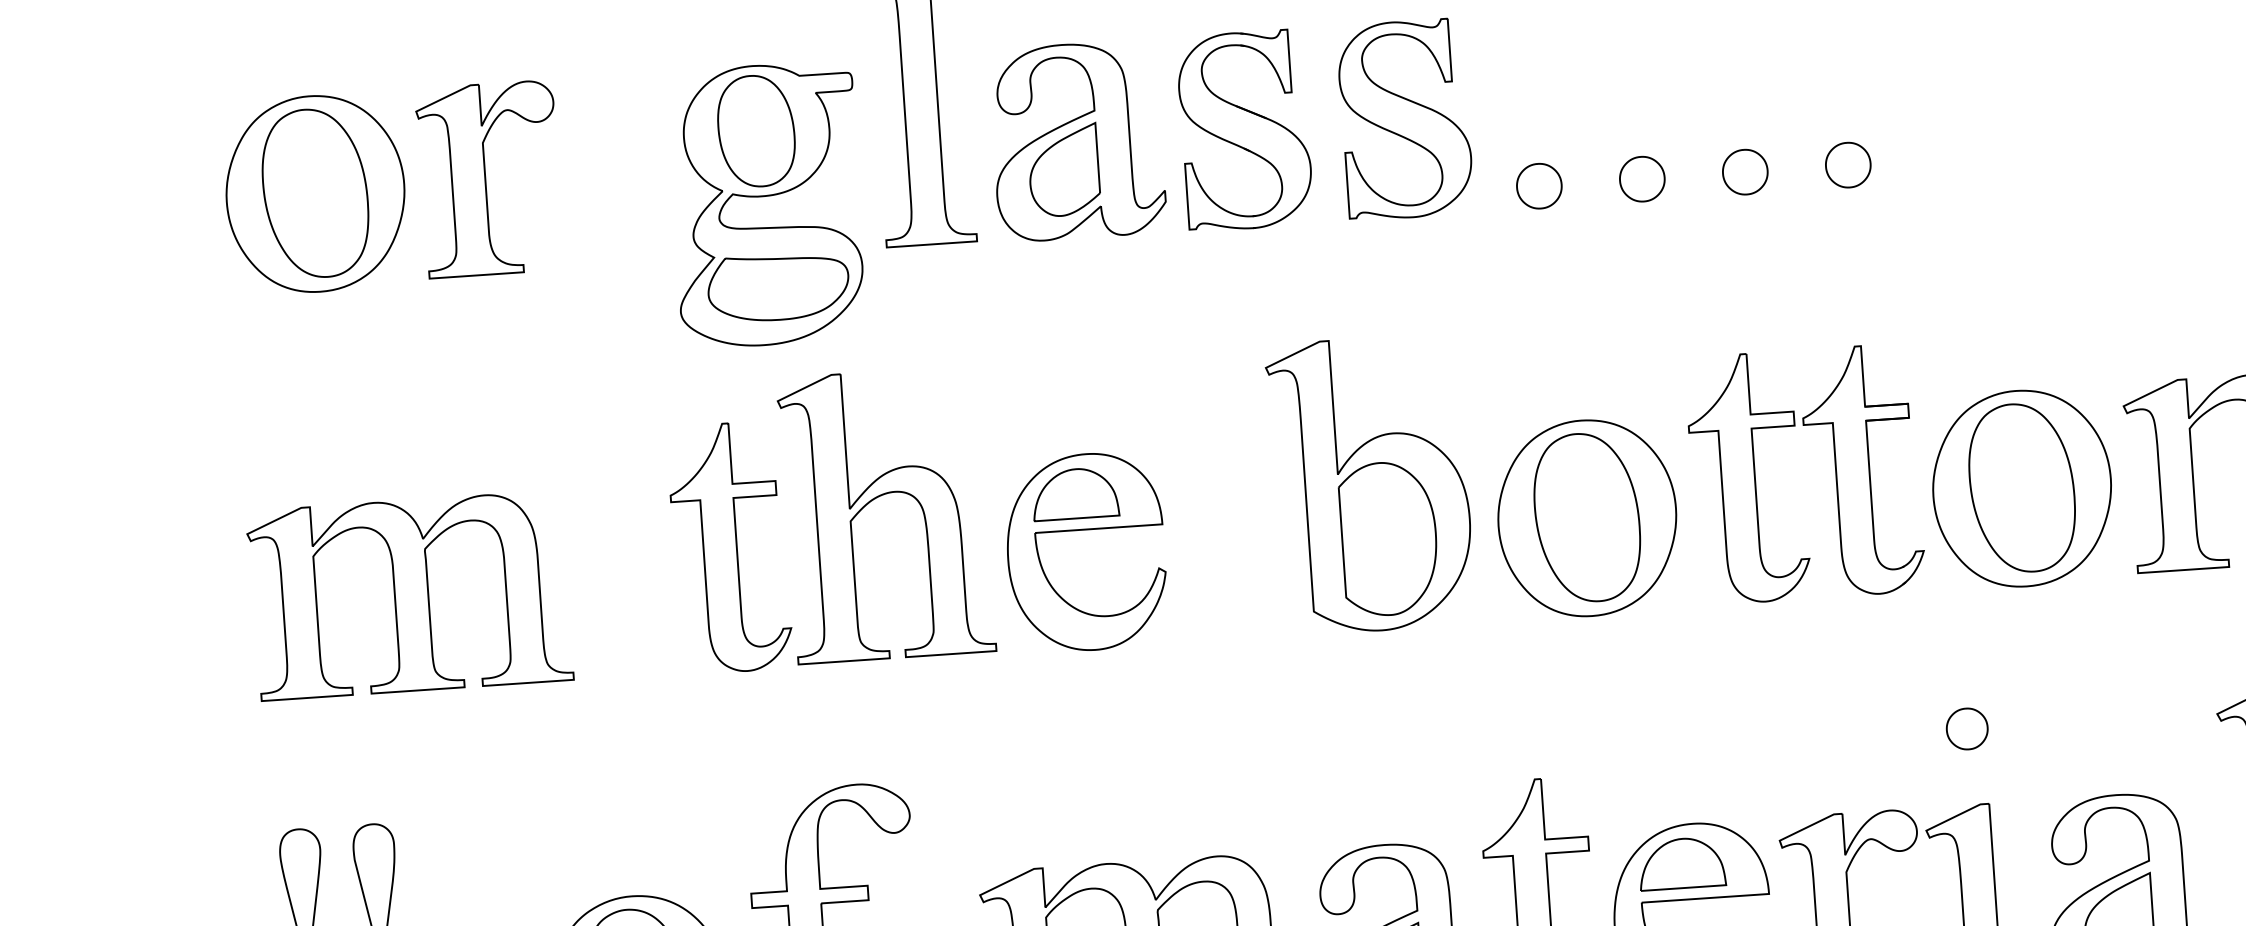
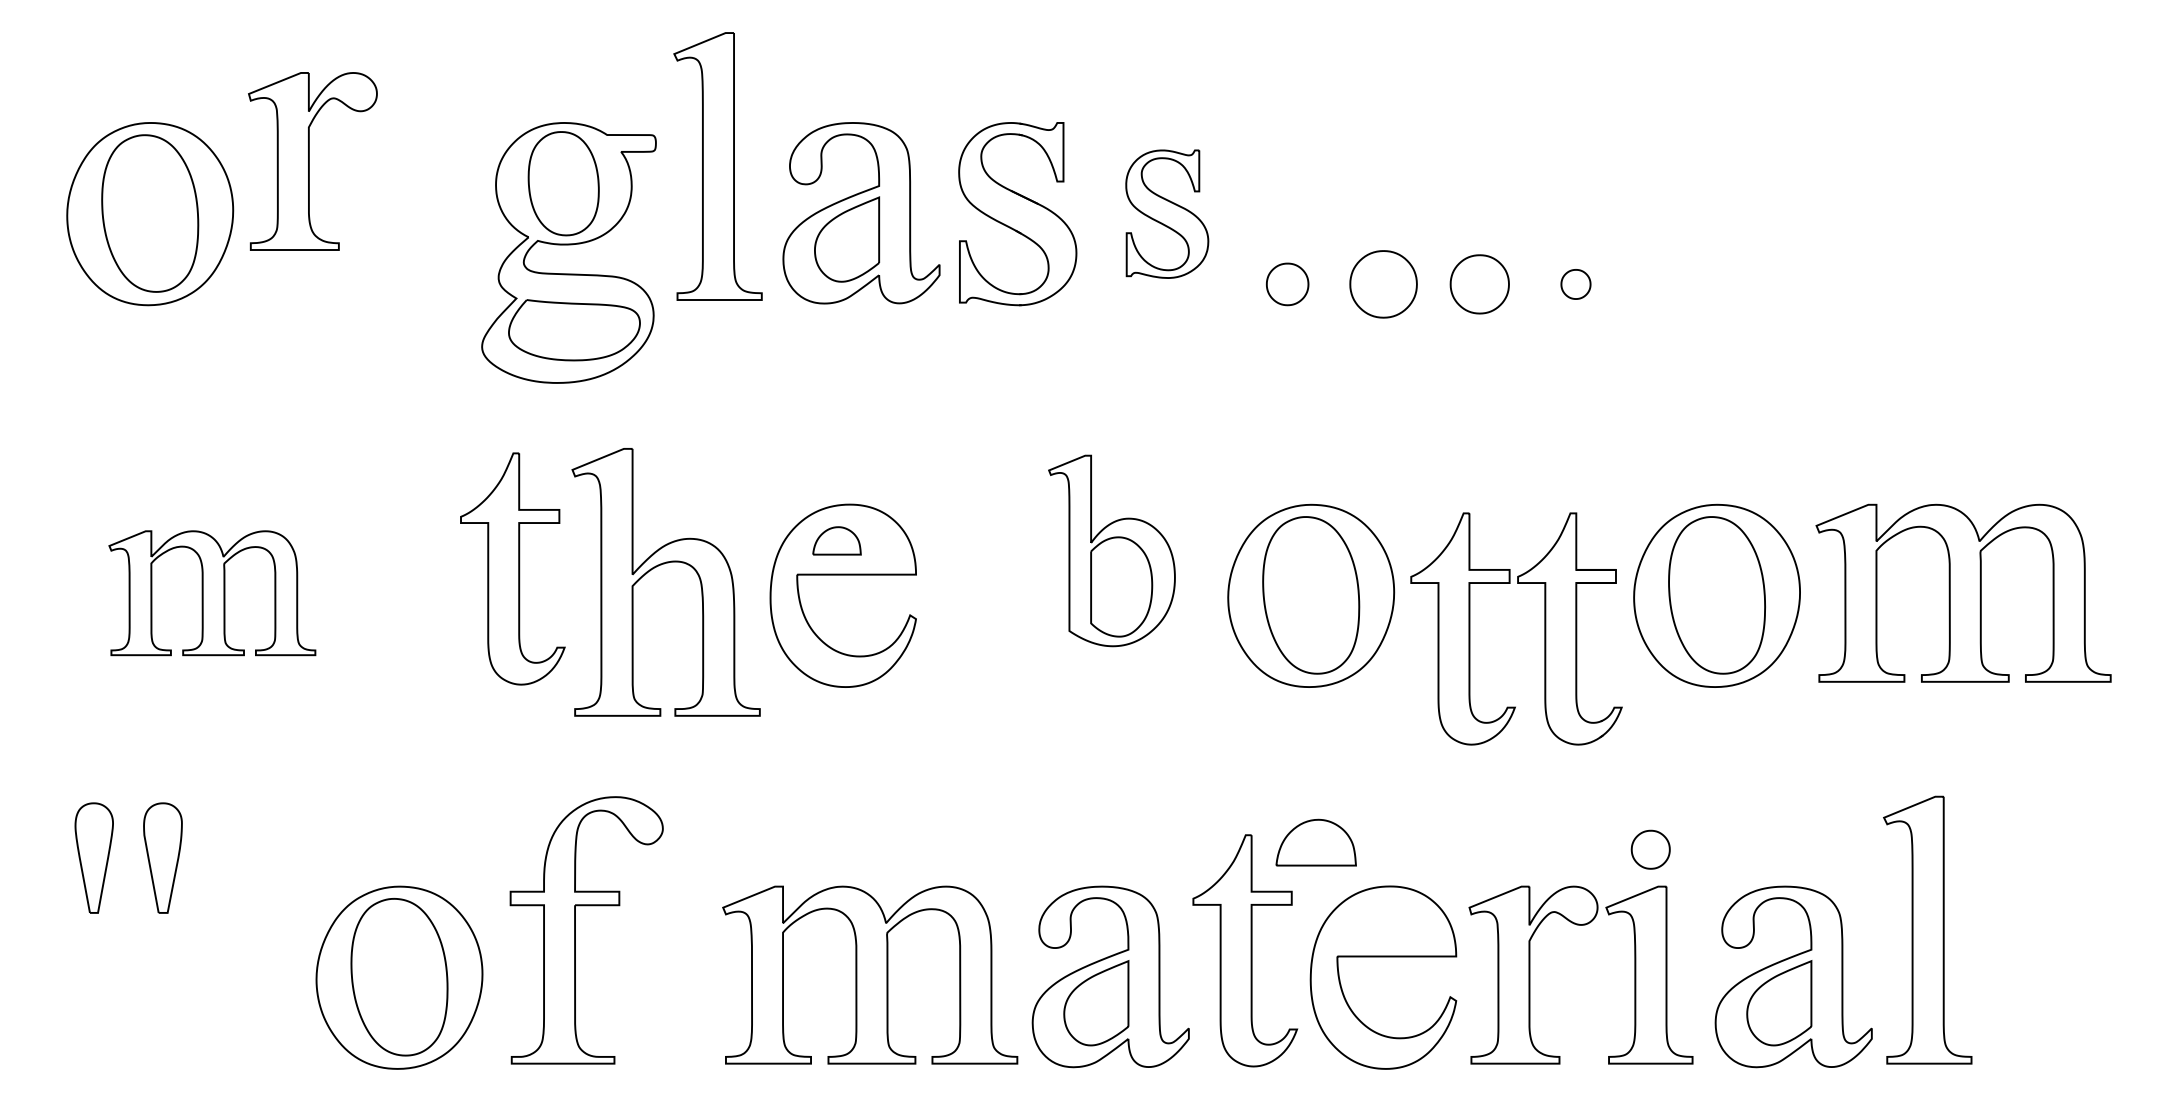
part: (1404, 120) -> (1166, 214), size x0.7
part: (1847, 165) -> (1575, 284), size x0.7
part: (1744, 172) -> (1479, 284), size x1.4
part: (489, 179) -> (312, 161), moved
part: (1642, 179) -> (1383, 284), size x1.6
part: (1835, 471) -> (1544, 628), moved
part: (1370, 484) -> (1111, 550), size x0.7
part: (1074, 493) -> (836, 540), size x0.6
part: (880, 497) -> (661, 565), moved
part: (409, 594) -> (212, 592), size x0.7
part: (1966, 728) -> (1650, 849), moved
part: (1681, 863) -> (1315, 842), moved

